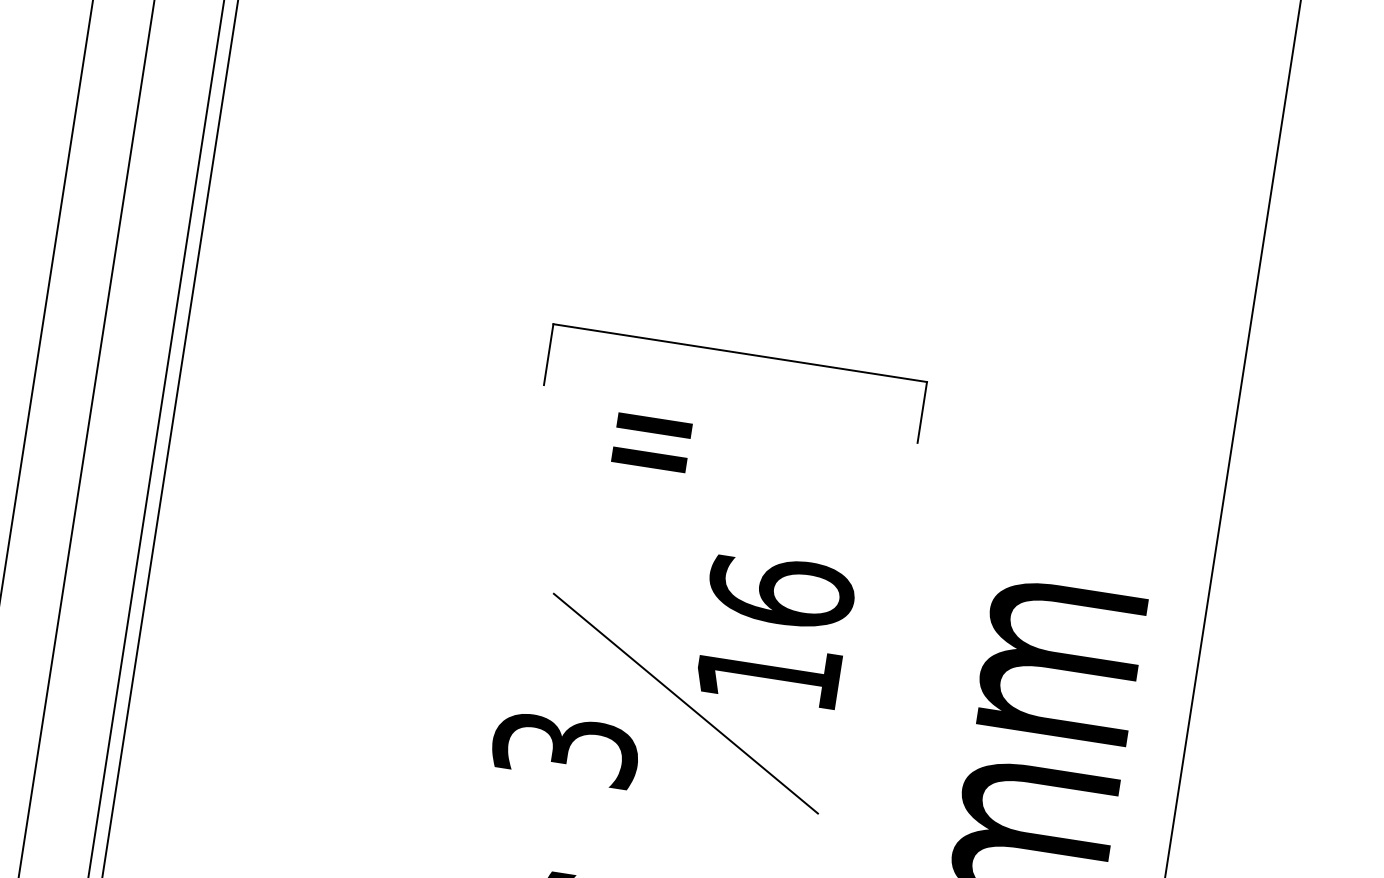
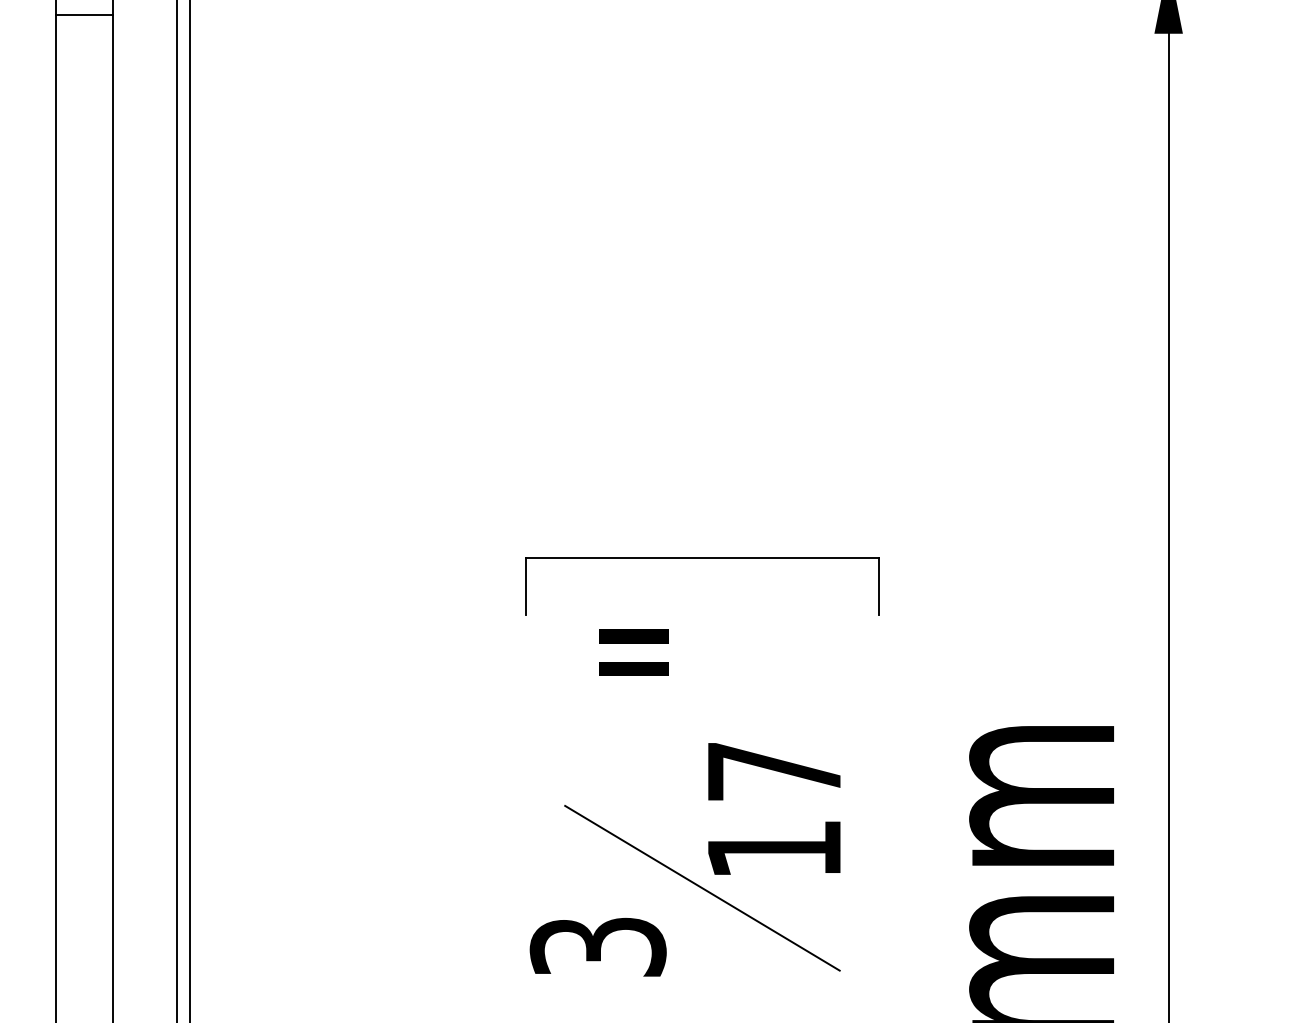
text: (781, 590) -> (774, 770), 16 -> 17

